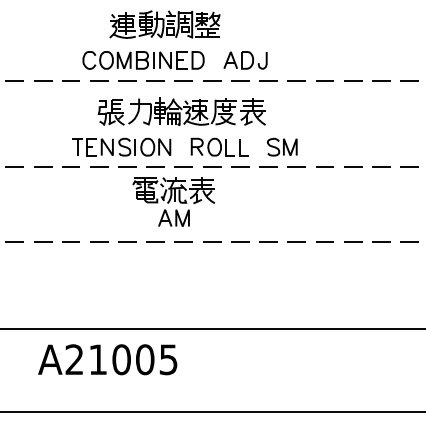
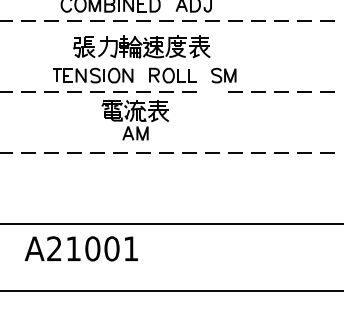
line: (268, 166) -> (212, 91), removed
text: (168, 359) -> (131, 248), A21005 -> A21001

